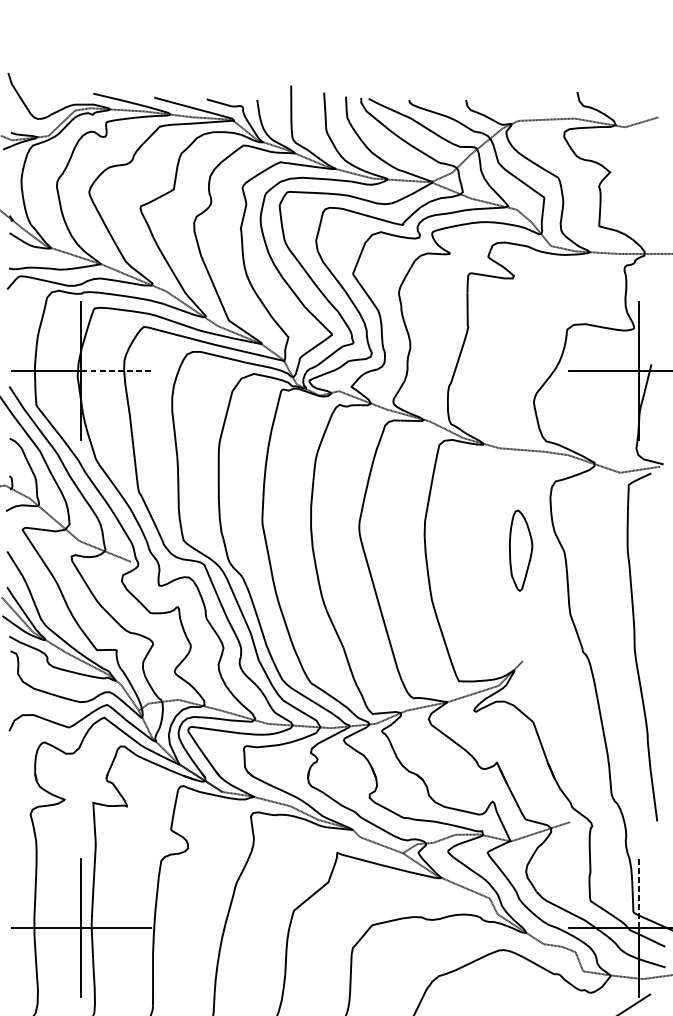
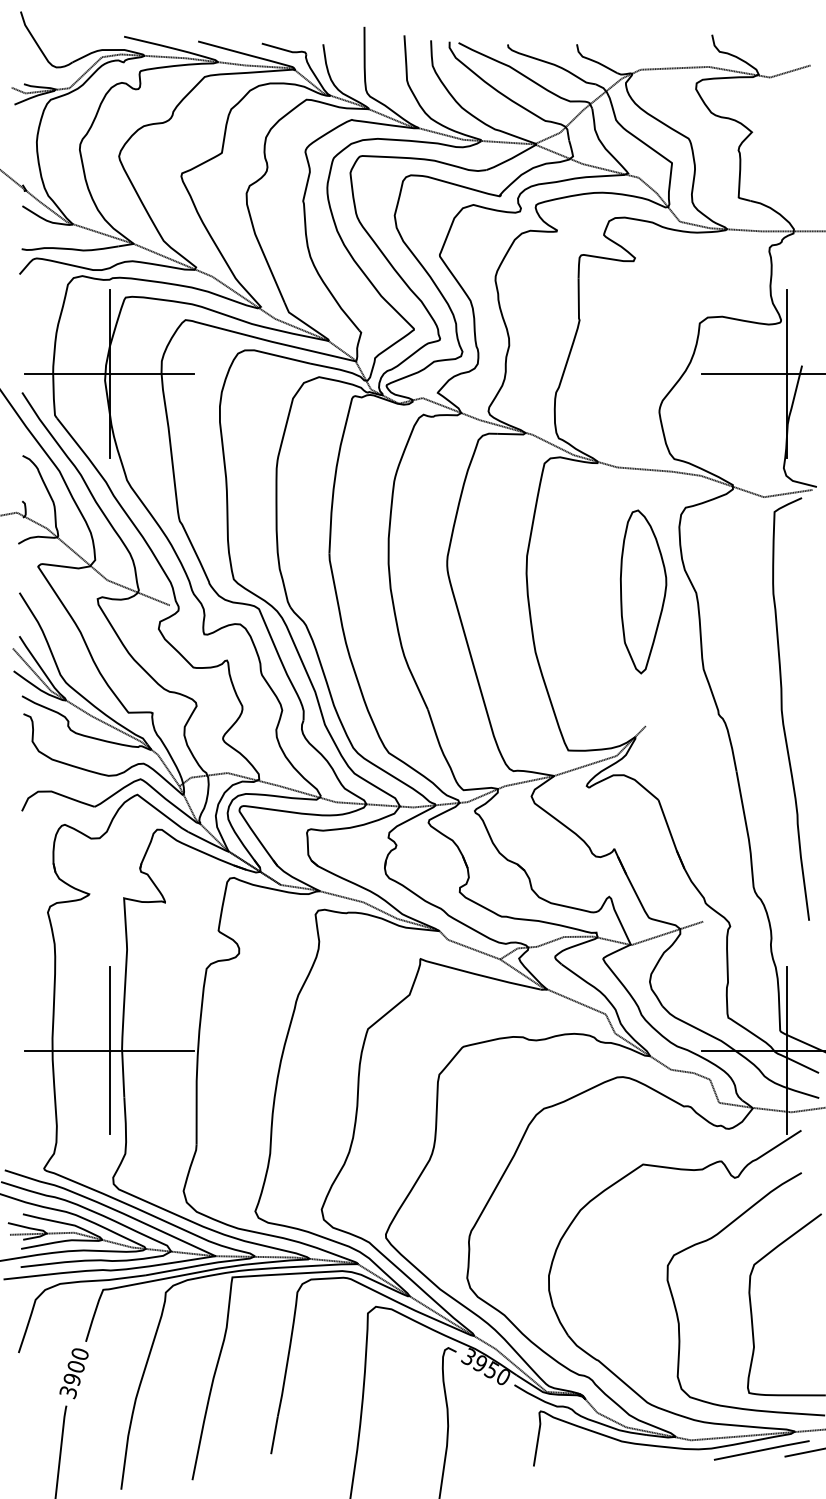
line: (115, 370) -> (151, 373), dashed -> solid
part: (520, 550) -> (643, 591), size x1.67
line: (638, 893) -> (786, 1008), dashed -> solid

